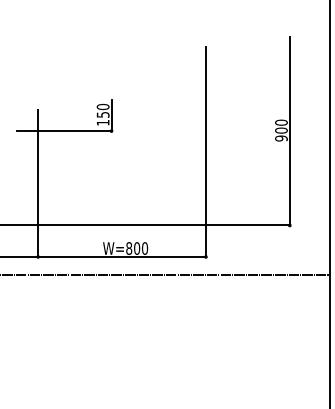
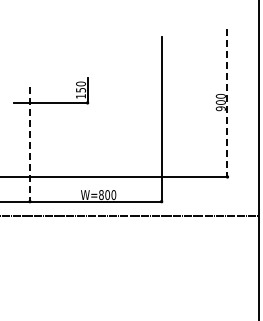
line: (289, 131) -> (227, 103), solid -> dashed
line: (38, 184) -> (30, 144), solid -> dashed

